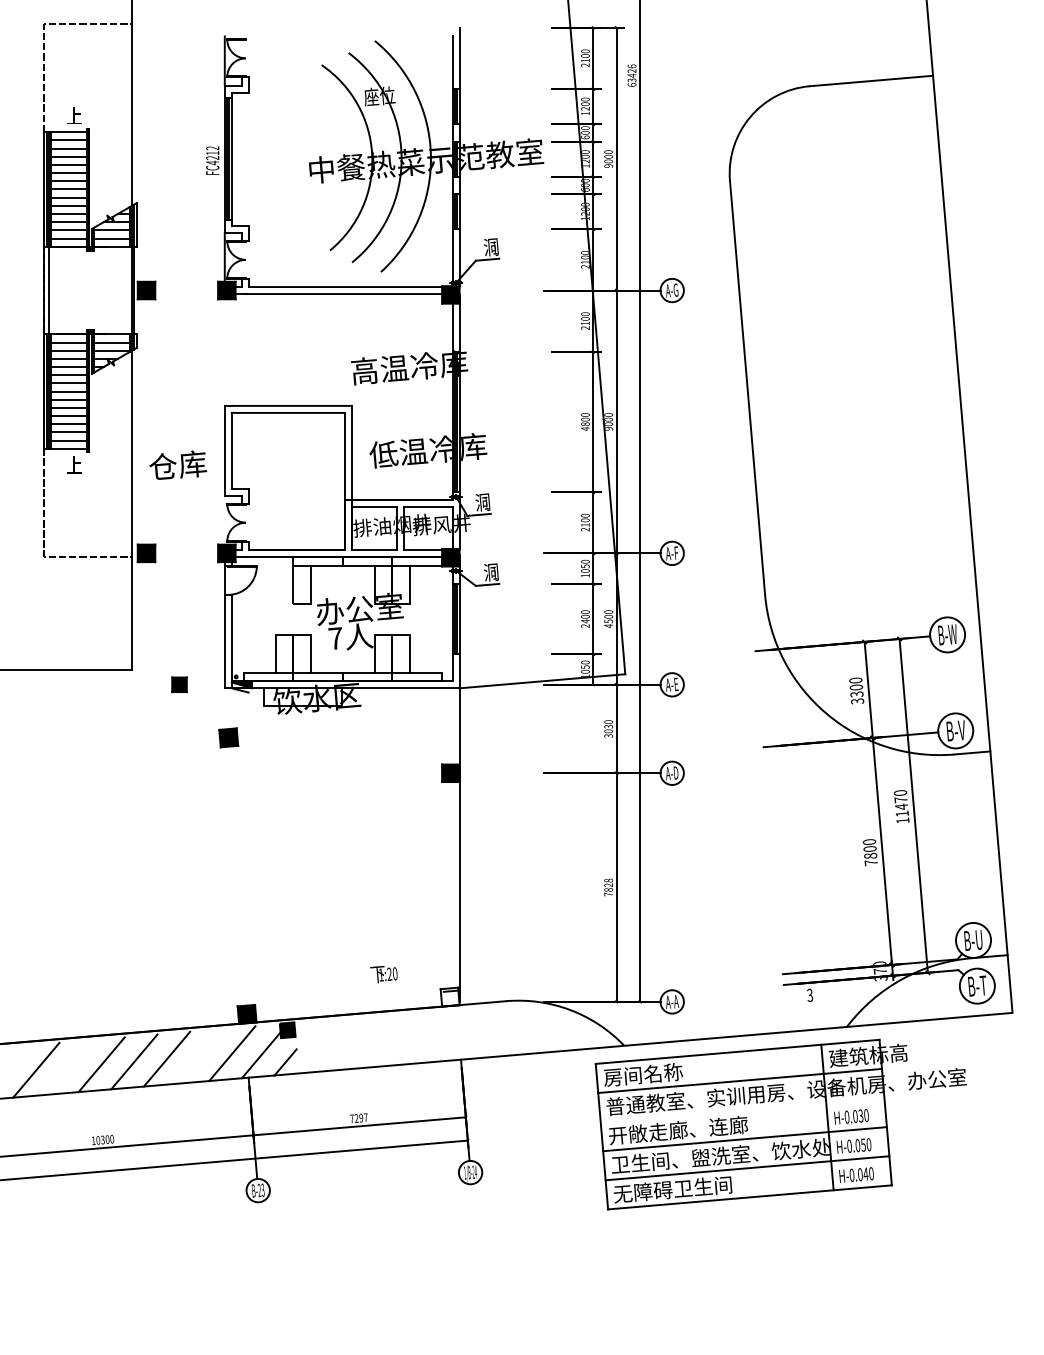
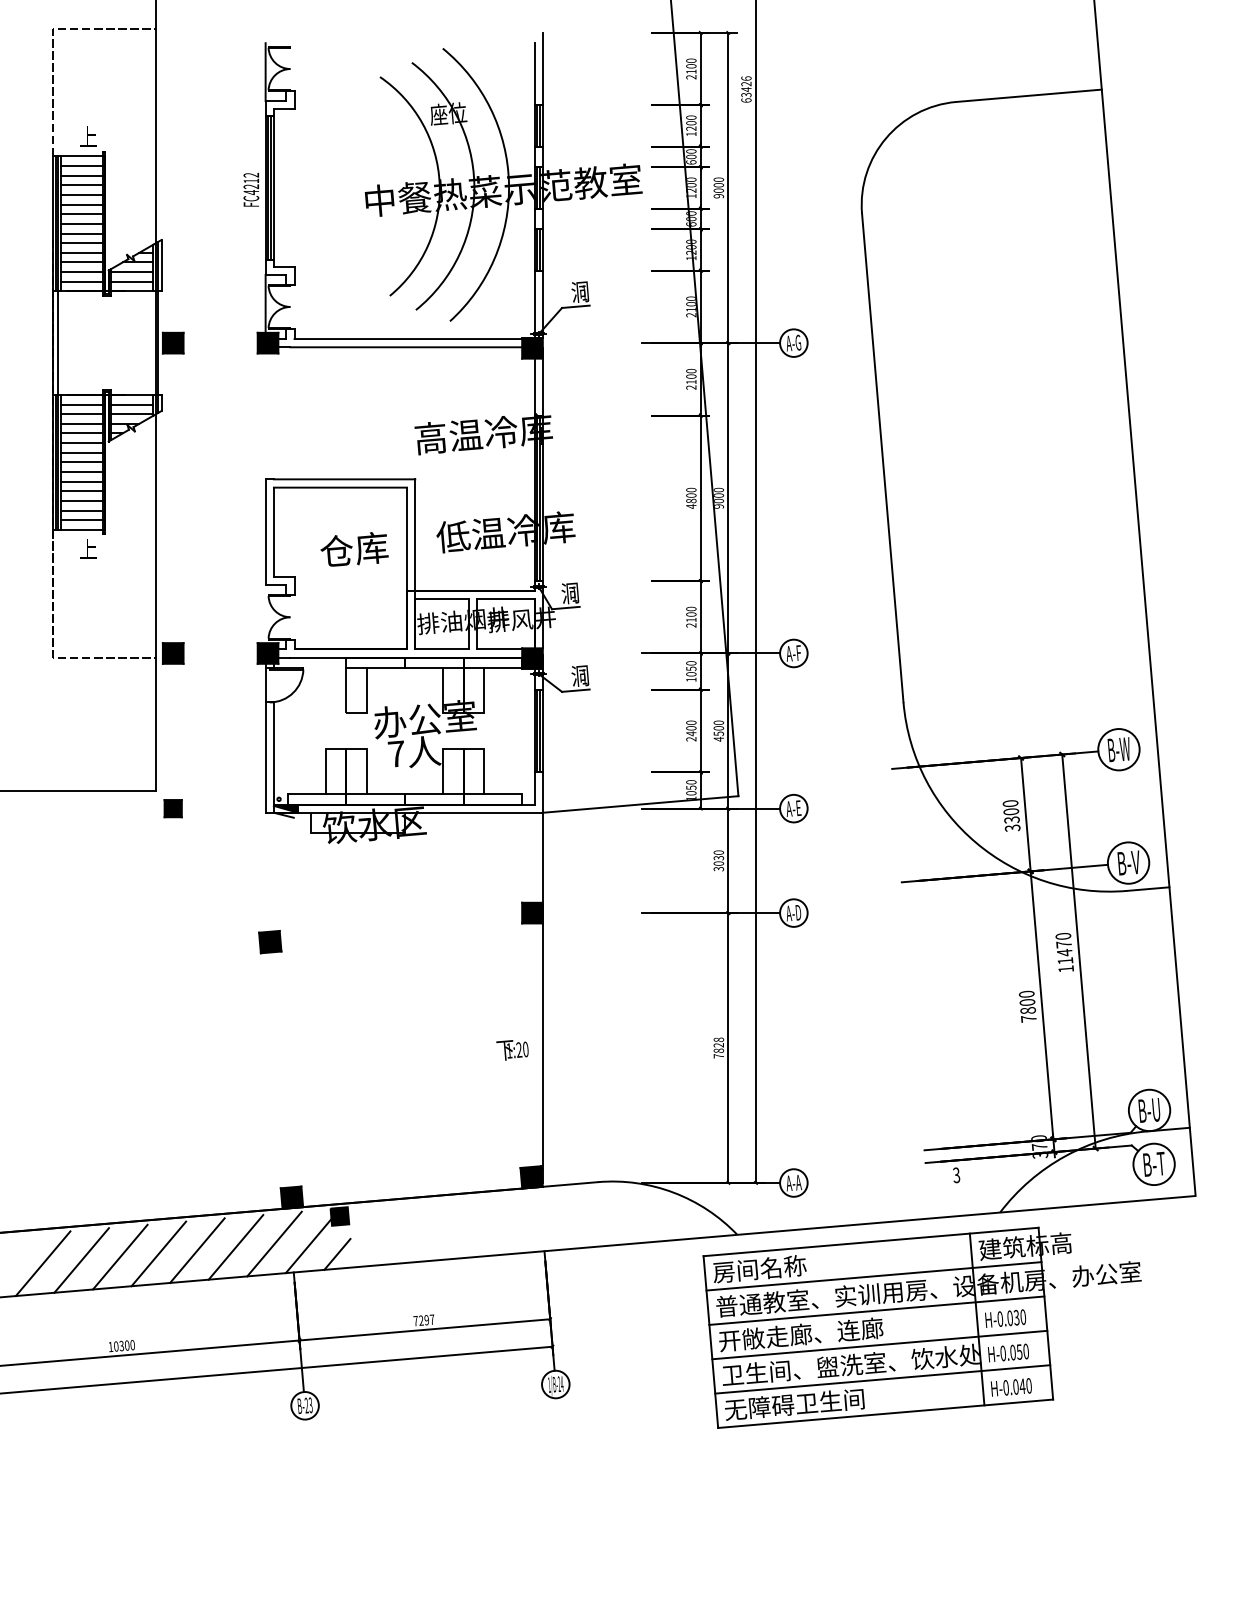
text: (178, 464) -> (354, 548), moved
part: (179, 684) -> (173, 808), moved
part: (228, 737) -> (269, 941), moved
text: (383, 974) -> (512, 1050), moved
fill: (449, 996) -> (530, 1176), added
line: (199, 1056) -> (235, 1247), added
line: (68, 1067) -> (81, 1260), added
line: (742, 1110) -> (876, 1311), added

